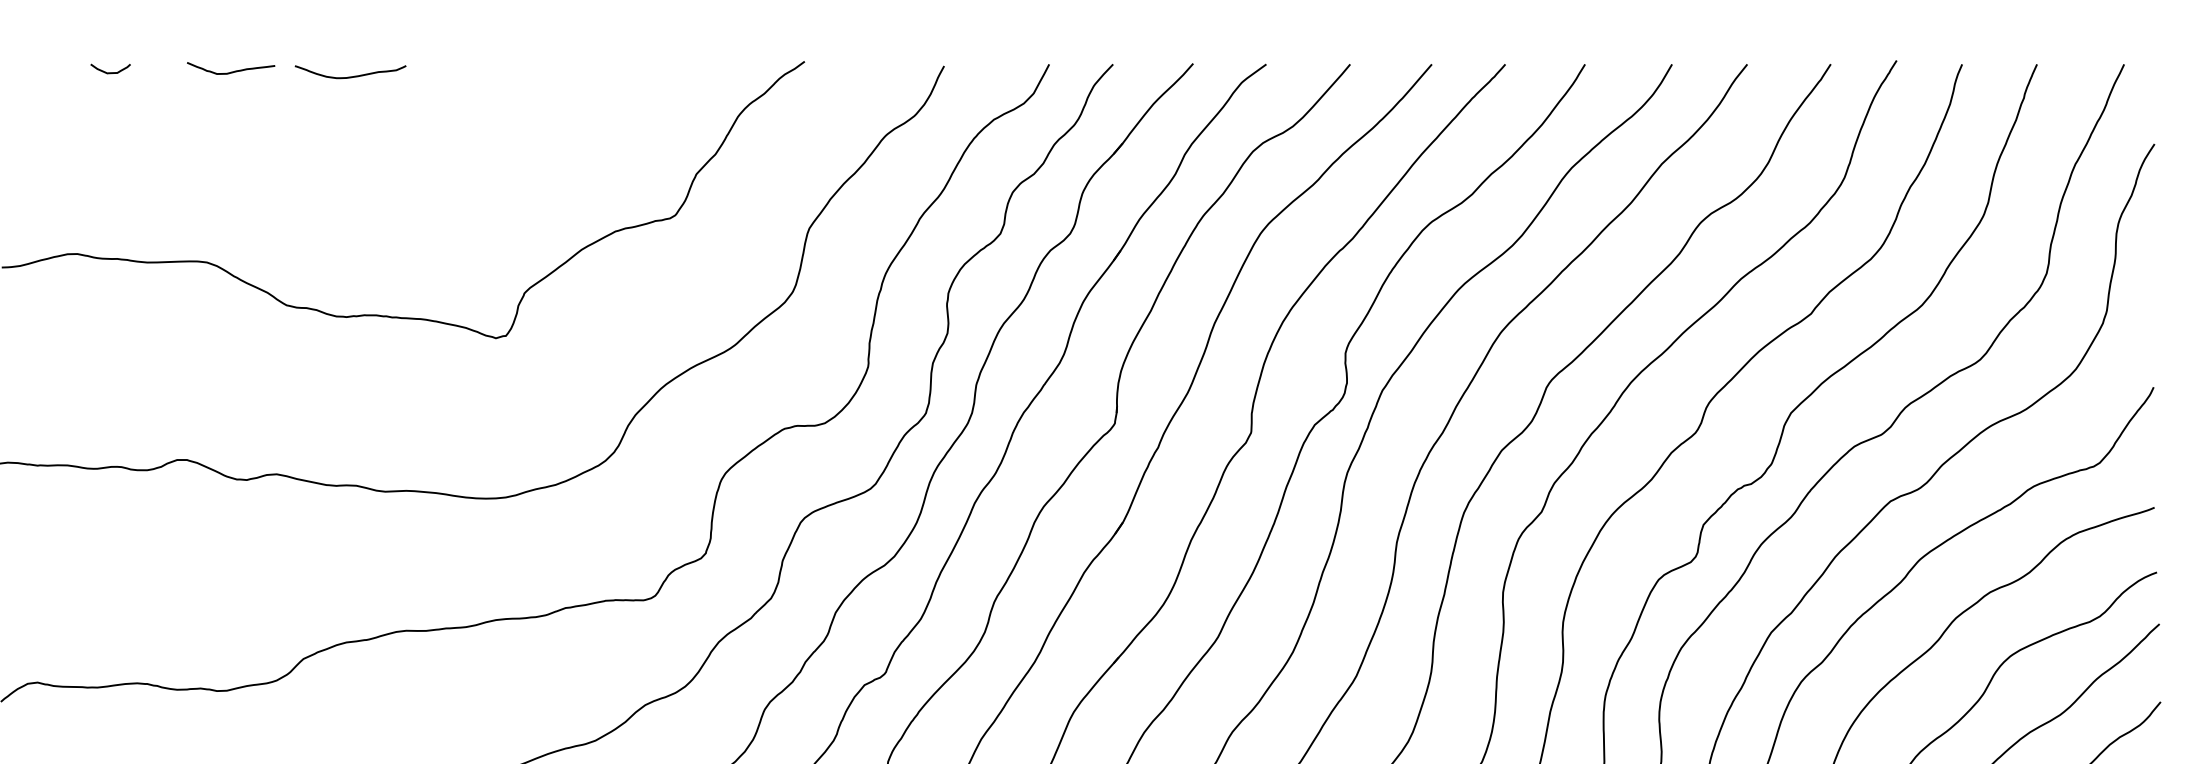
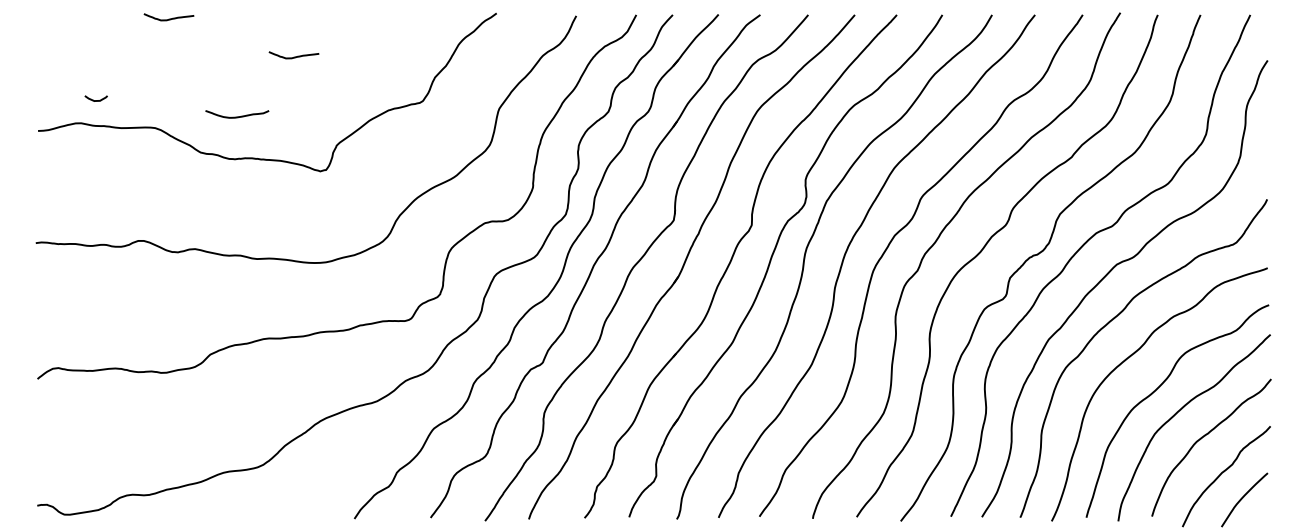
curve: (109, 72) -> (95, 100), moved
curve: (350, 75) -> (237, 116), moved
curve: (448, 137) -> (293, 56), added

